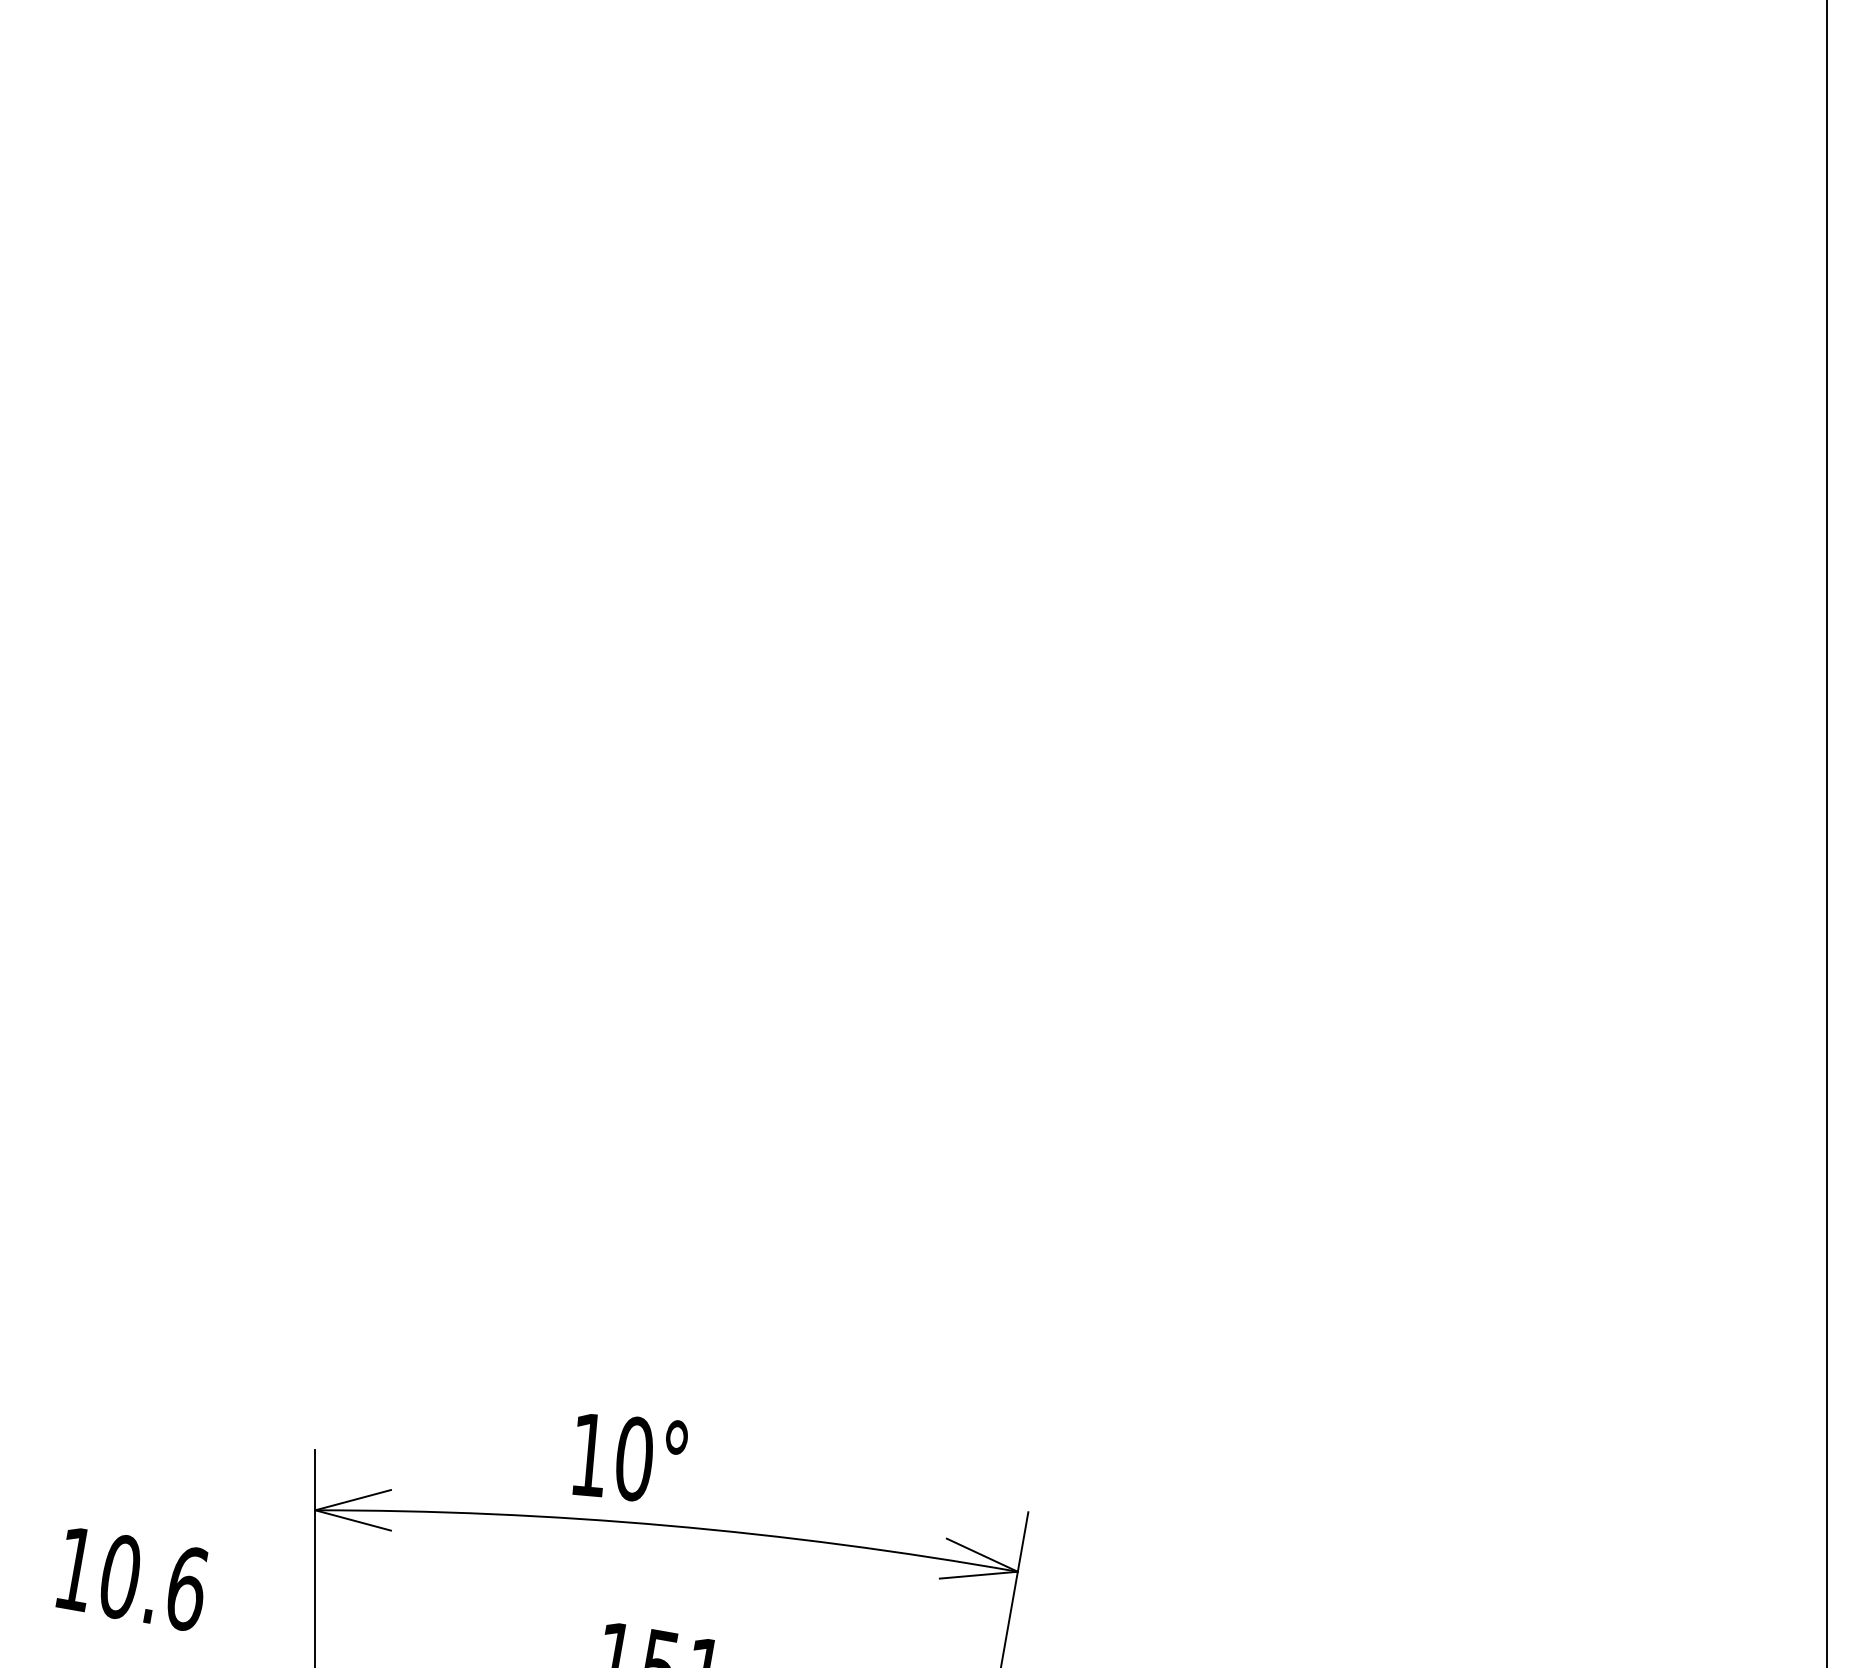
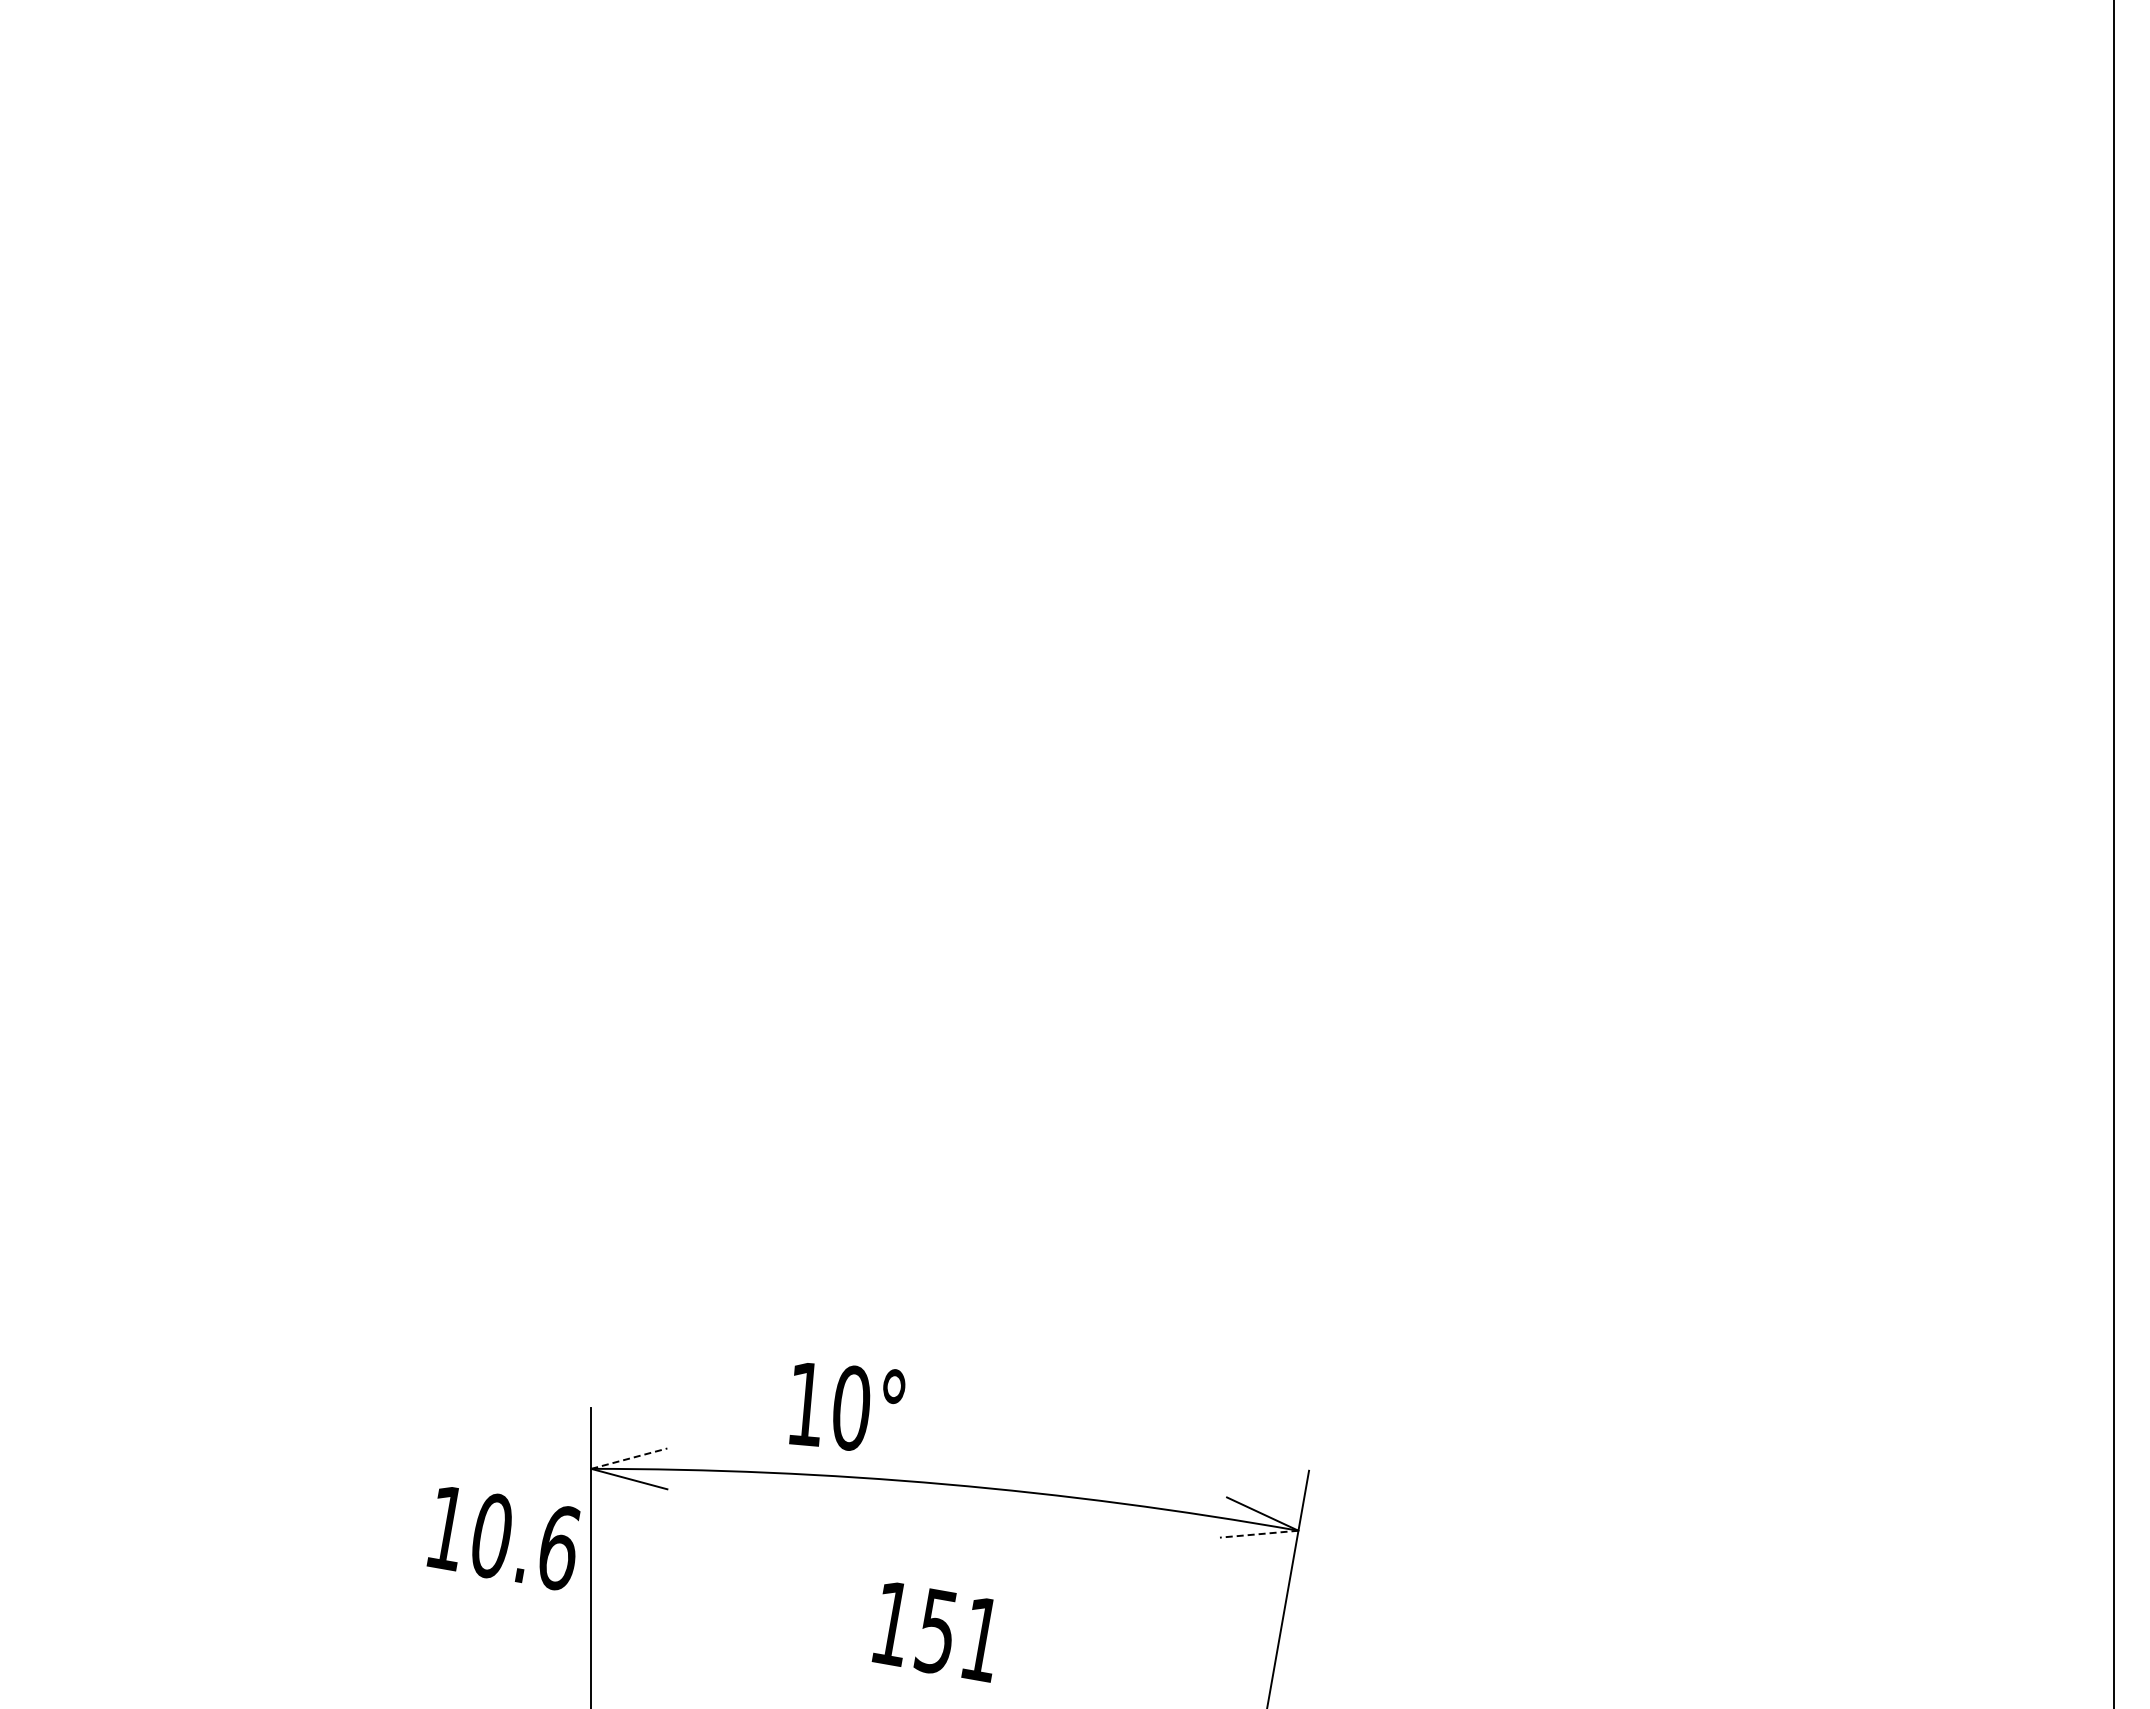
text: (630, 1457) -> (847, 1406), moved
line: (353, 1500) -> (629, 1458), solid -> dashed
line: (978, 1575) -> (1258, 1534), solid -> dashed
text: (131, 1579) -> (503, 1538), moved

